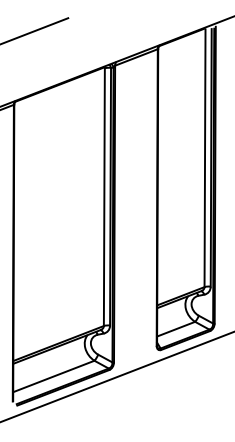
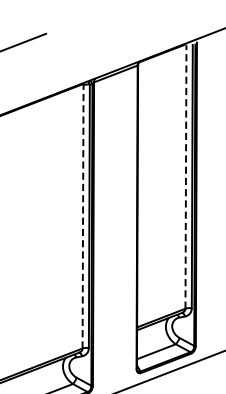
line: (205, 158) -> (186, 177), solid -> dashed
line: (104, 197) -> (83, 217), solid -> dashed

